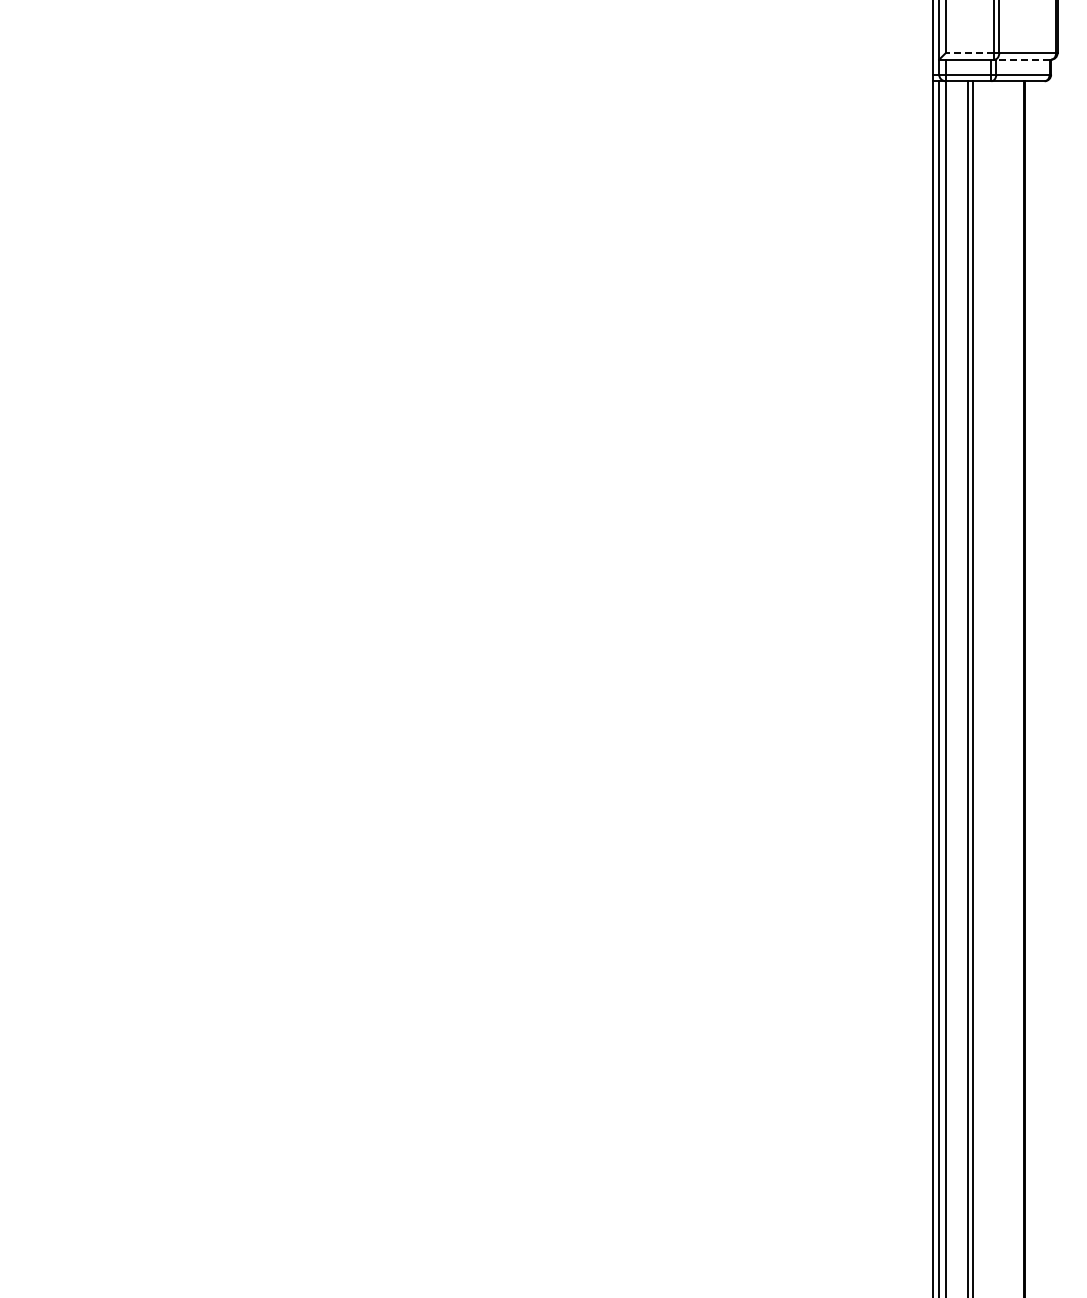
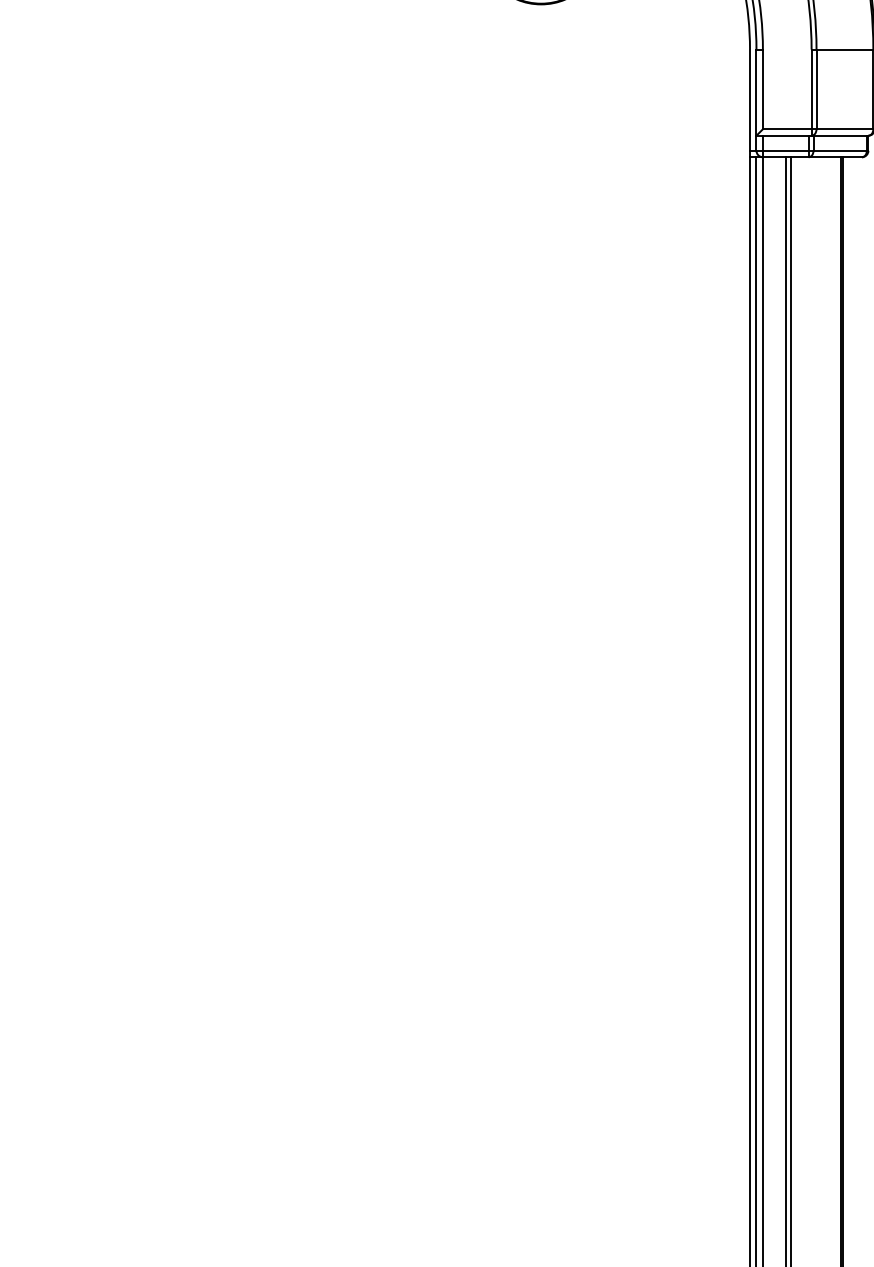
line: (969, 53) -> (786, 129), dashed -> solid
line: (1022, 59) -> (839, 135), dashed -> solid

